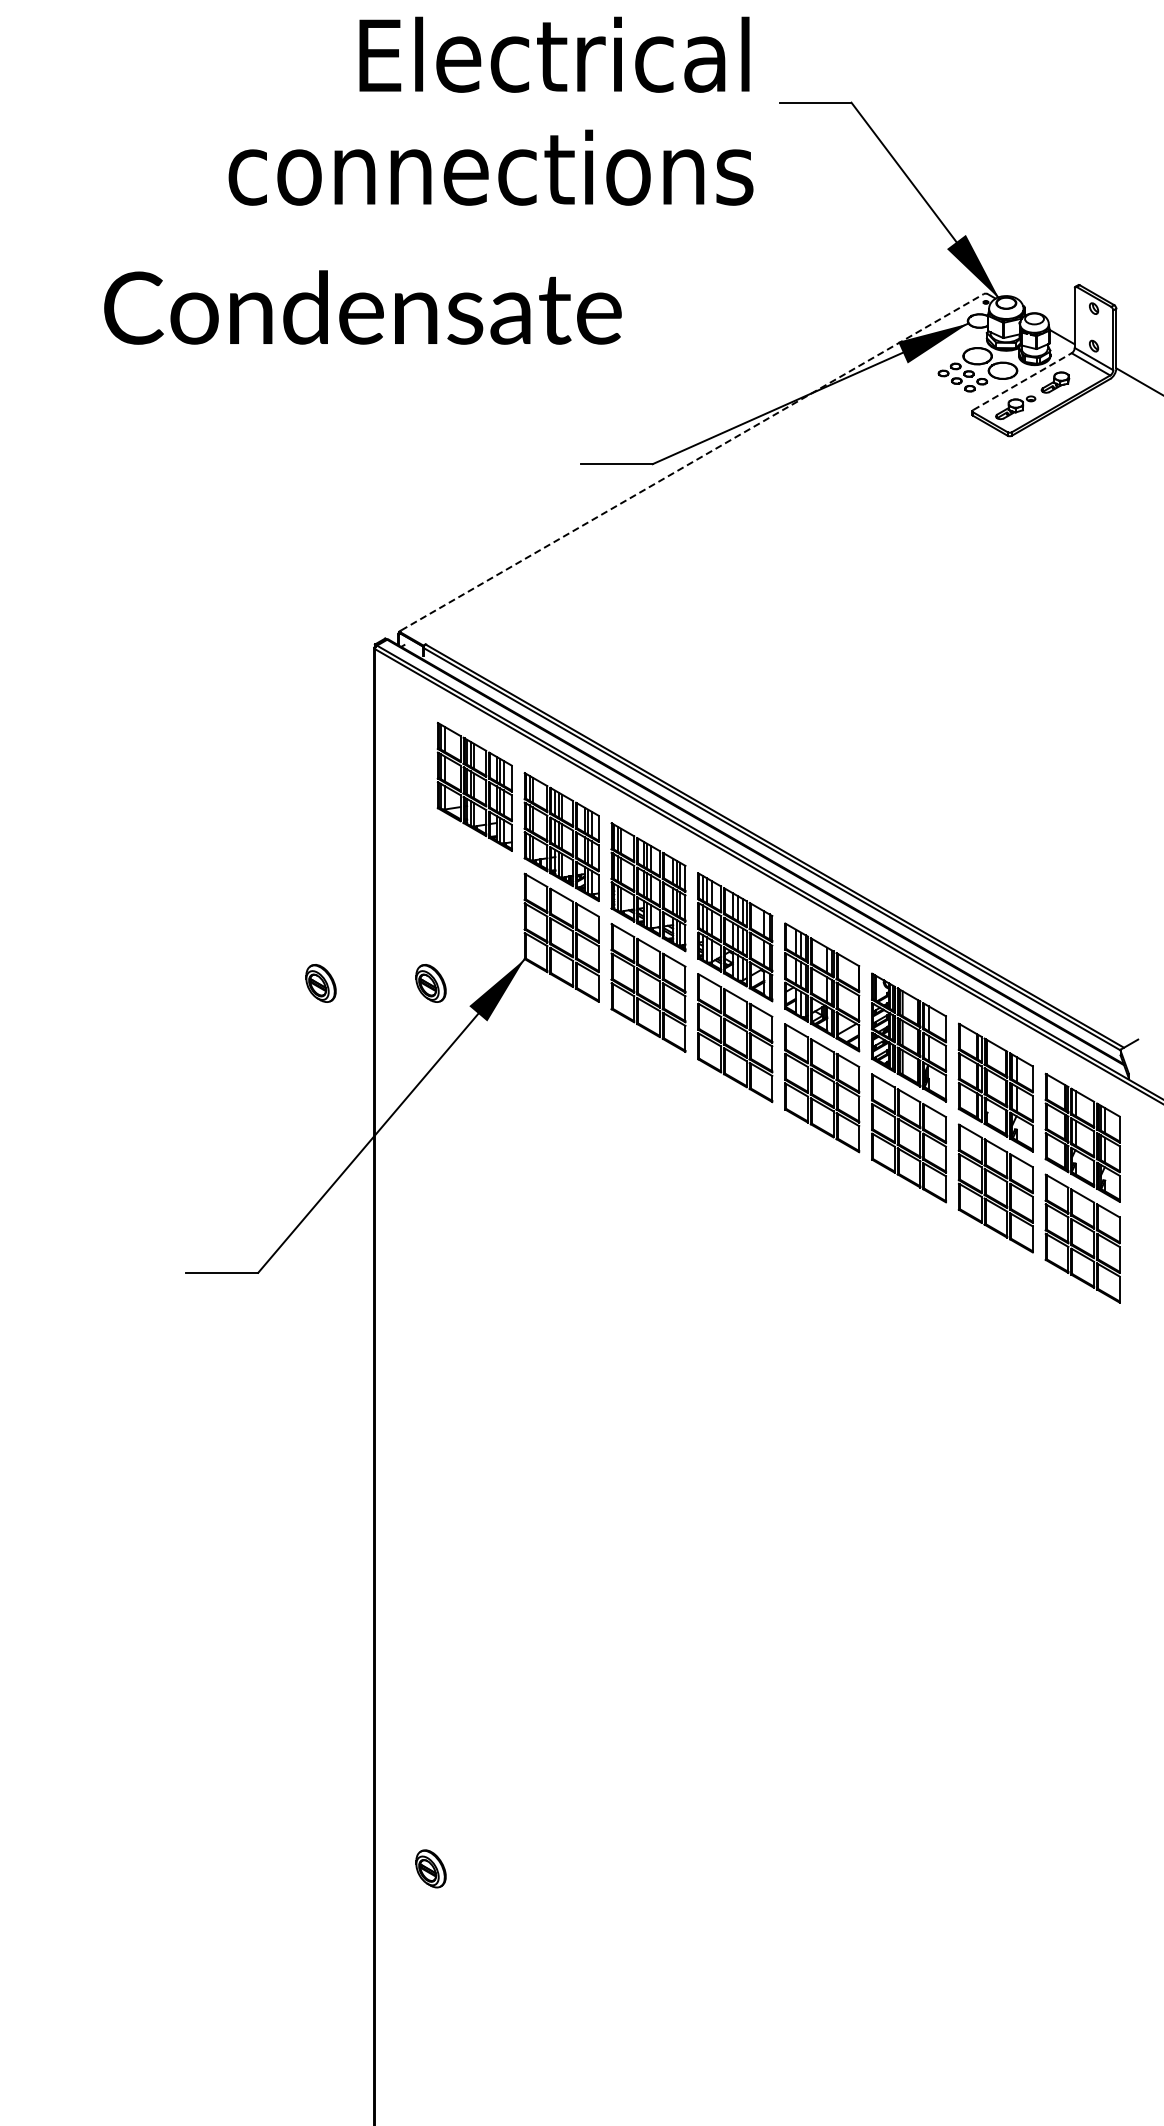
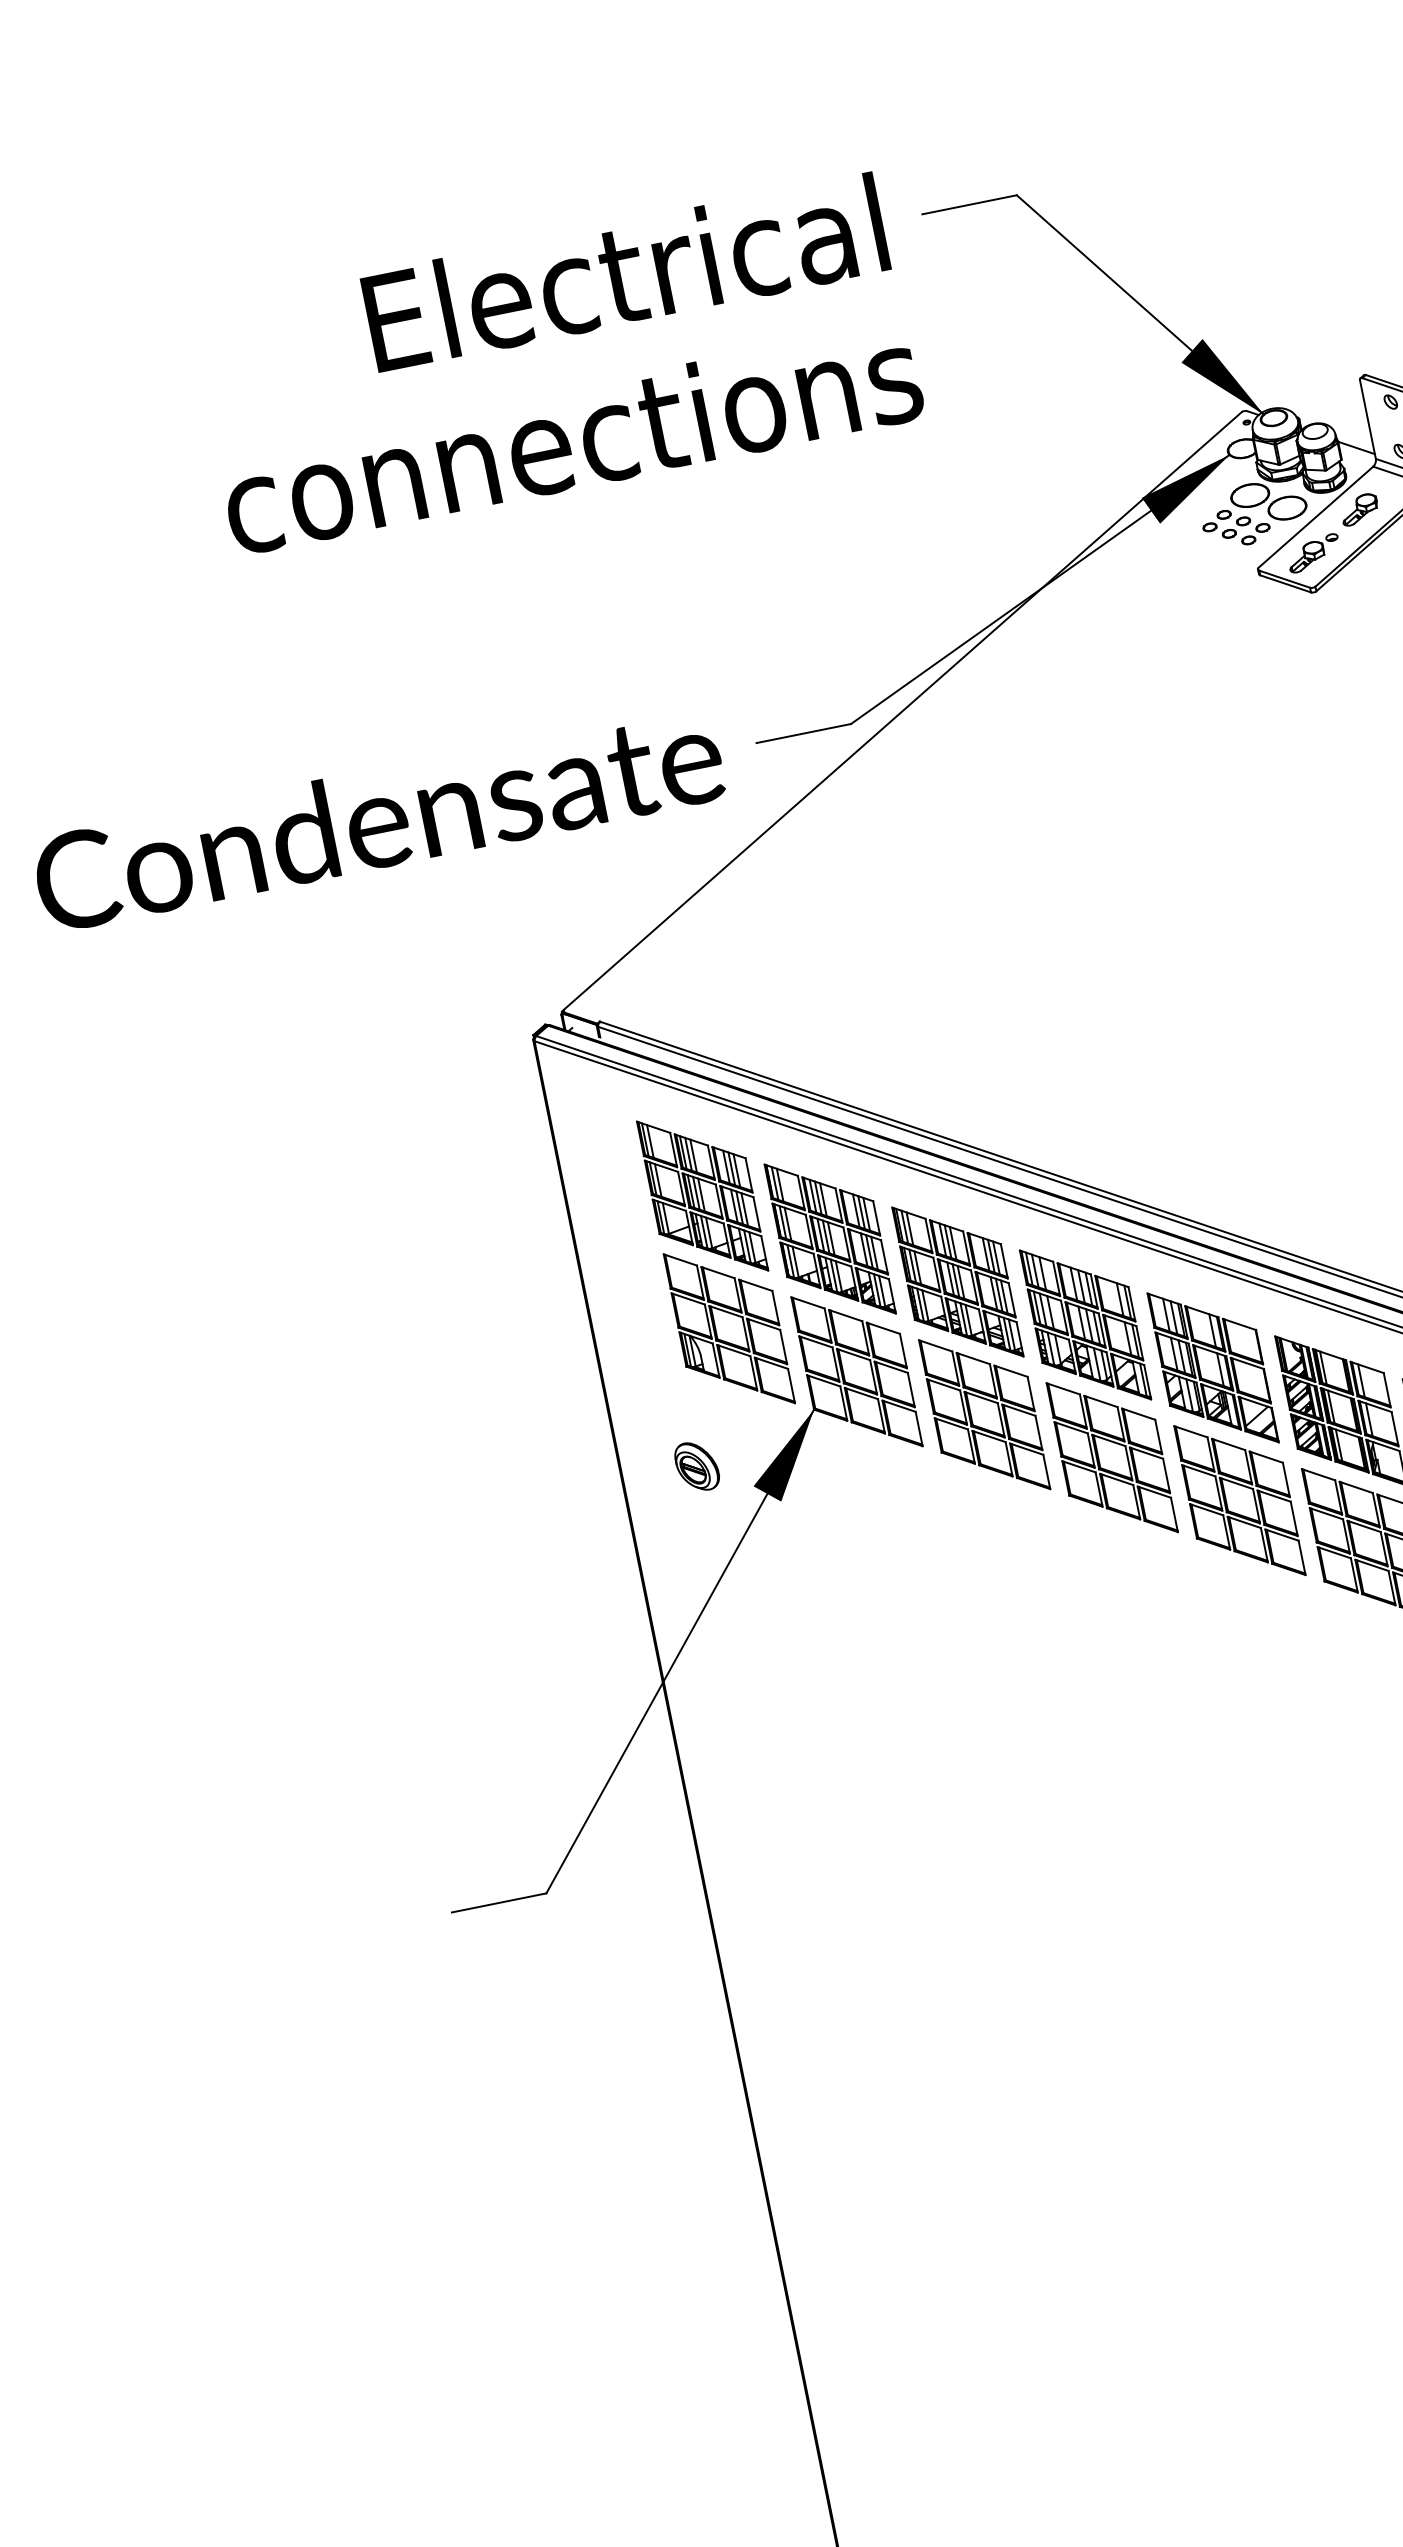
text: (490, 110) -> (556, 363), moved
text: (362, 307) -> (377, 818), moved
line: (1022, 381) -> (1315, 516), dashed -> solid
line: (692, 462) -> (903, 711), dashed -> solid
part: (474, 887) -> (728, 1328), added
part: (320, 983) -> (551, 1495), removed

